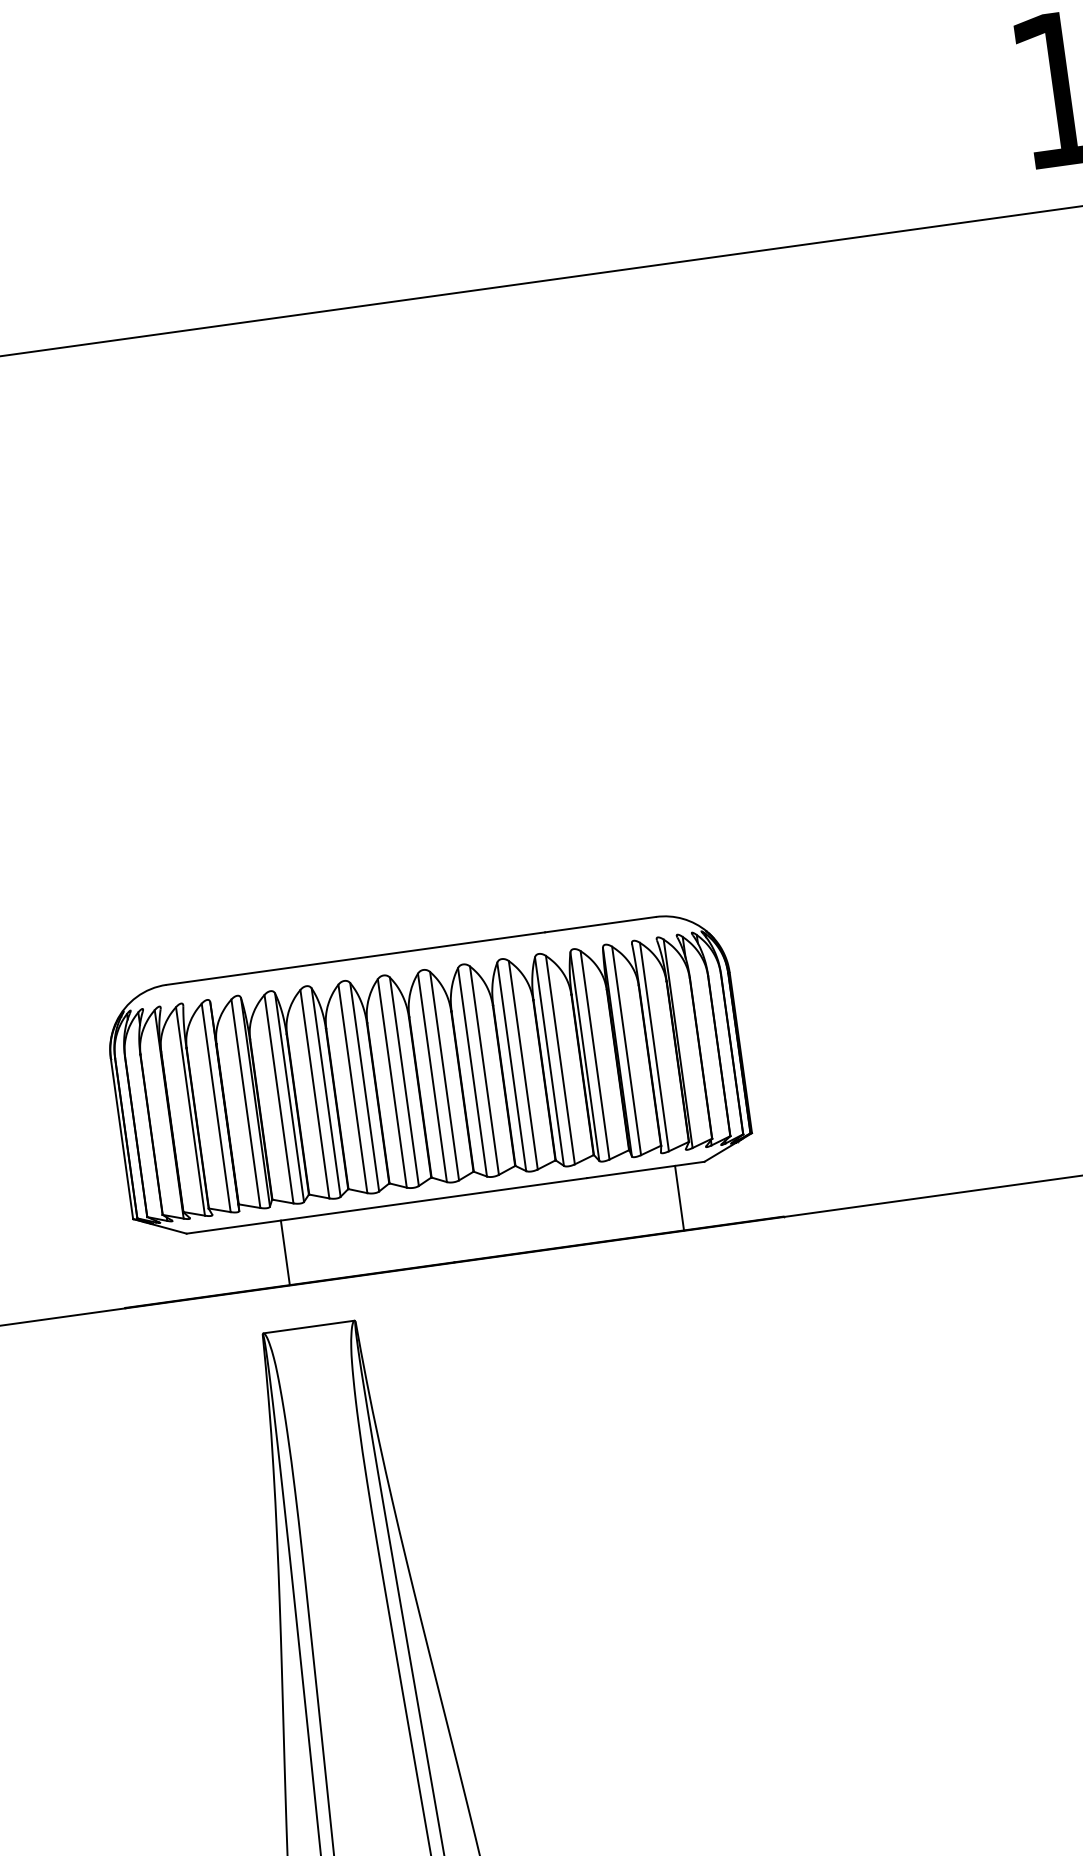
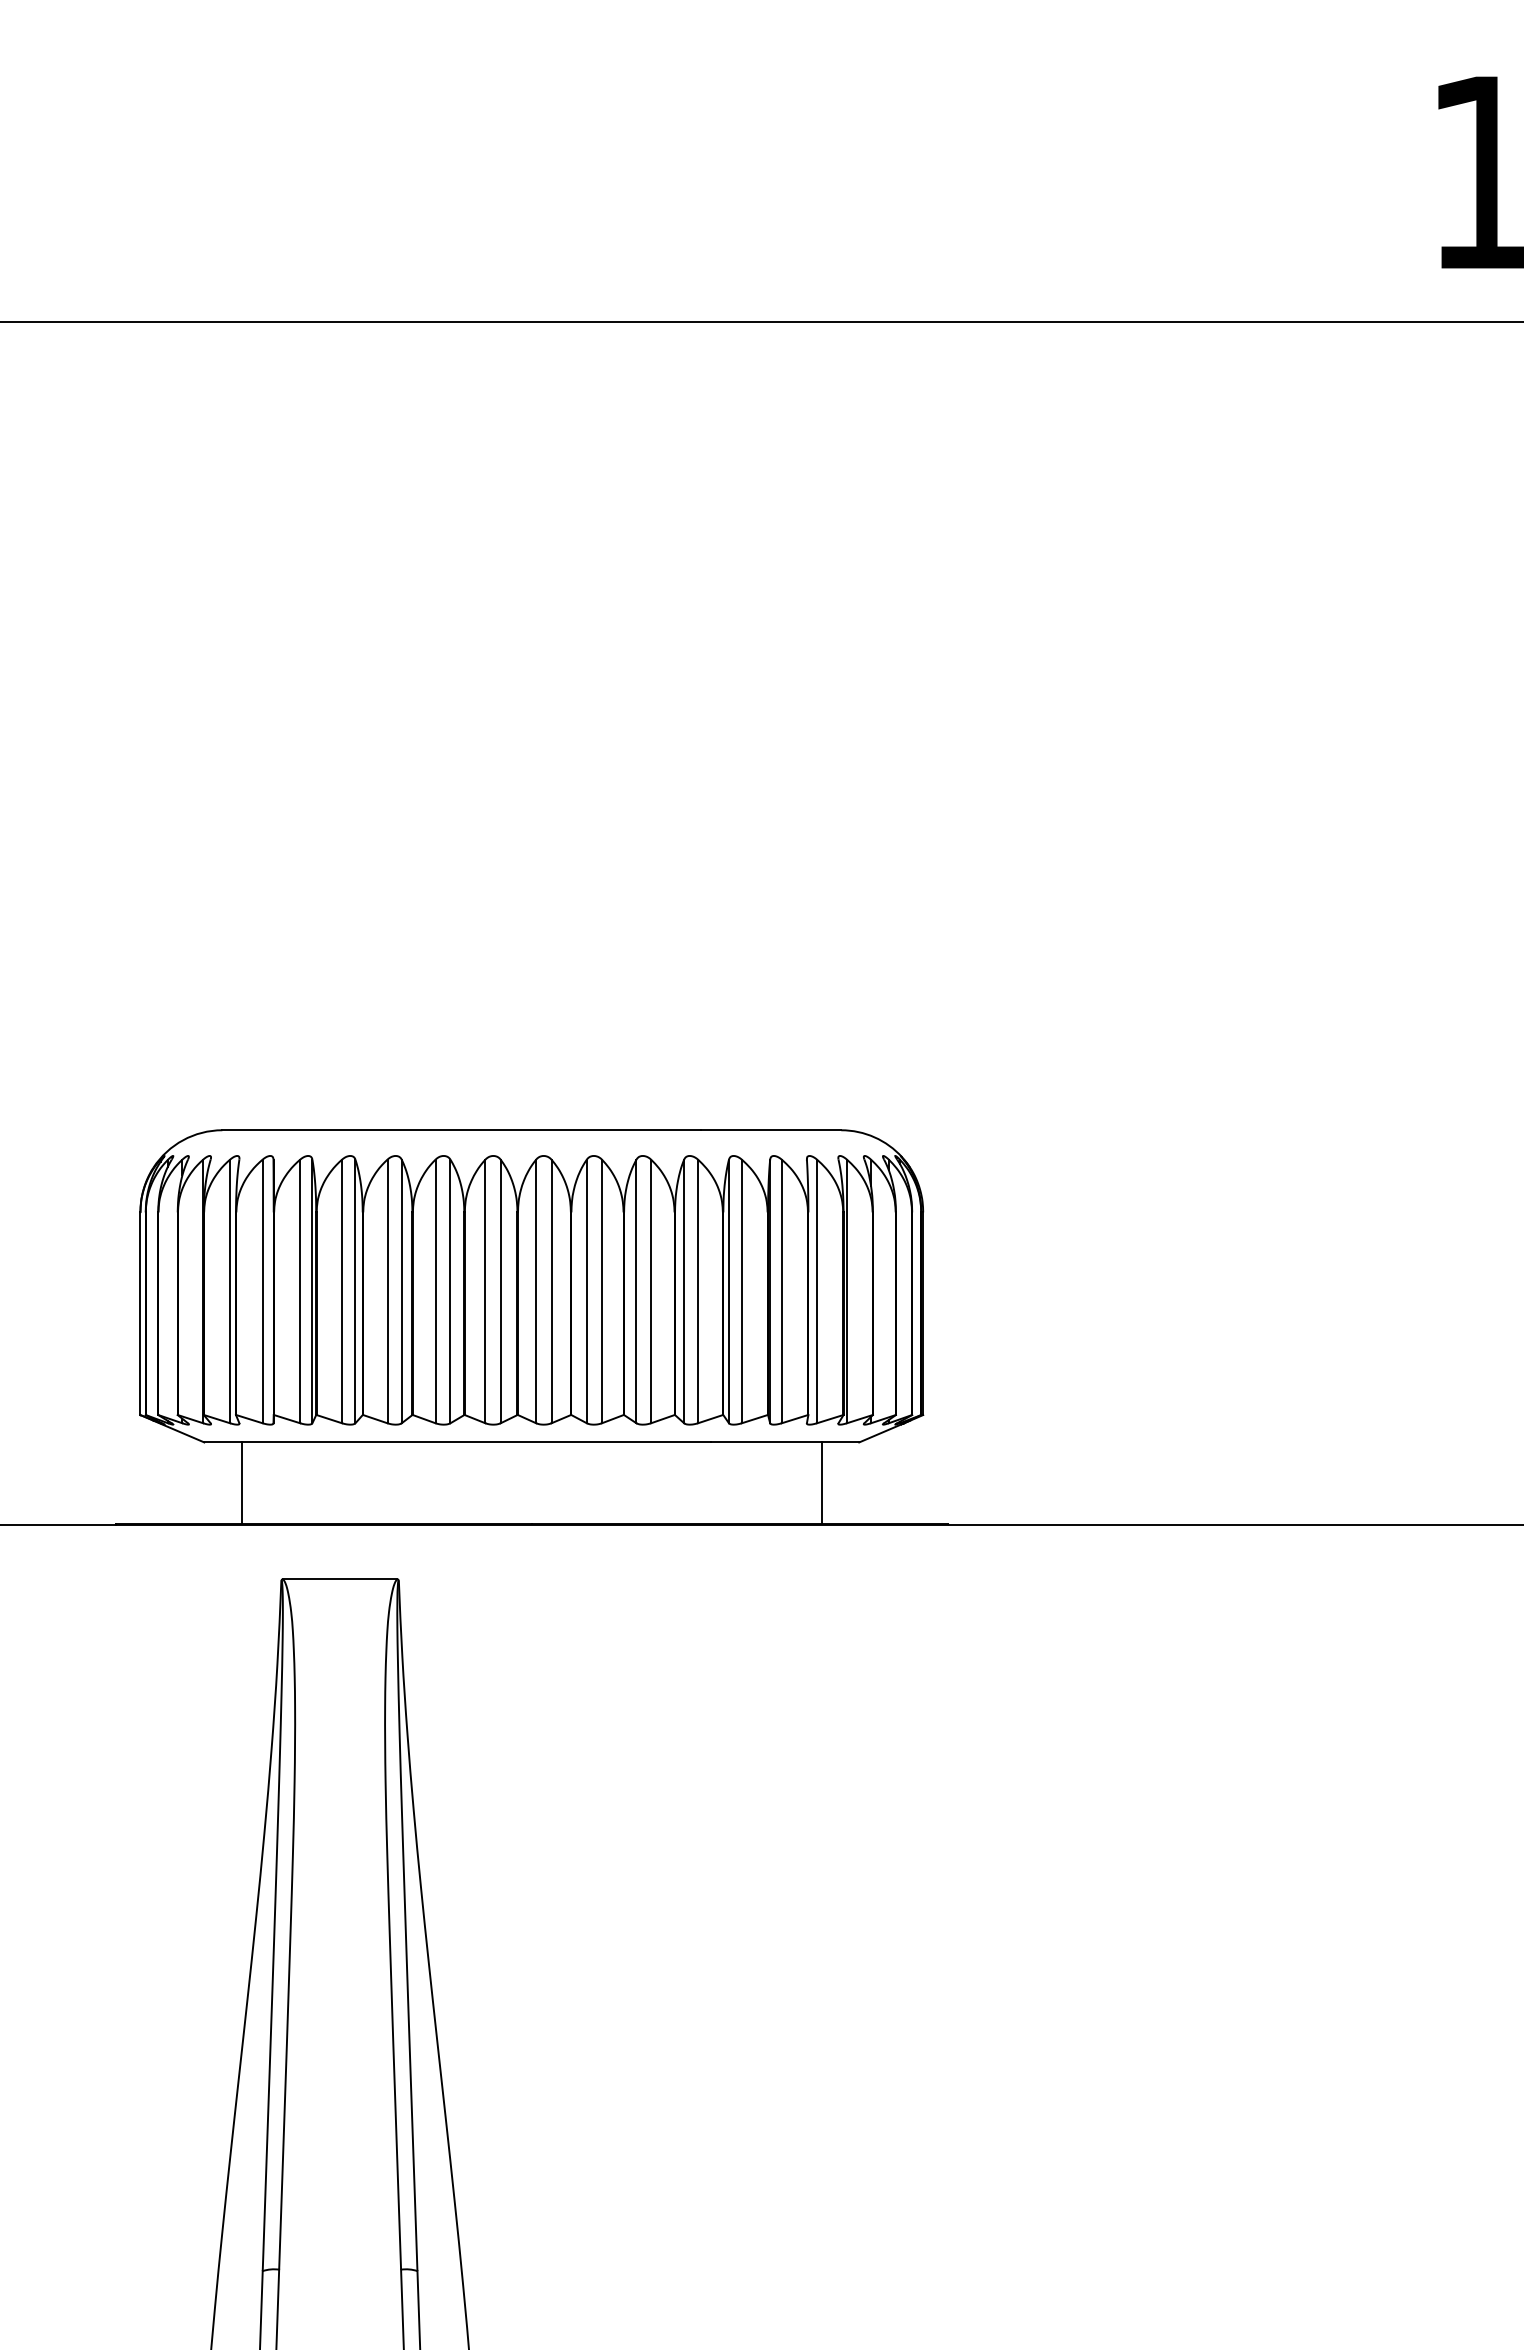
line: (285, 1253) -> (241, 1483), moved

